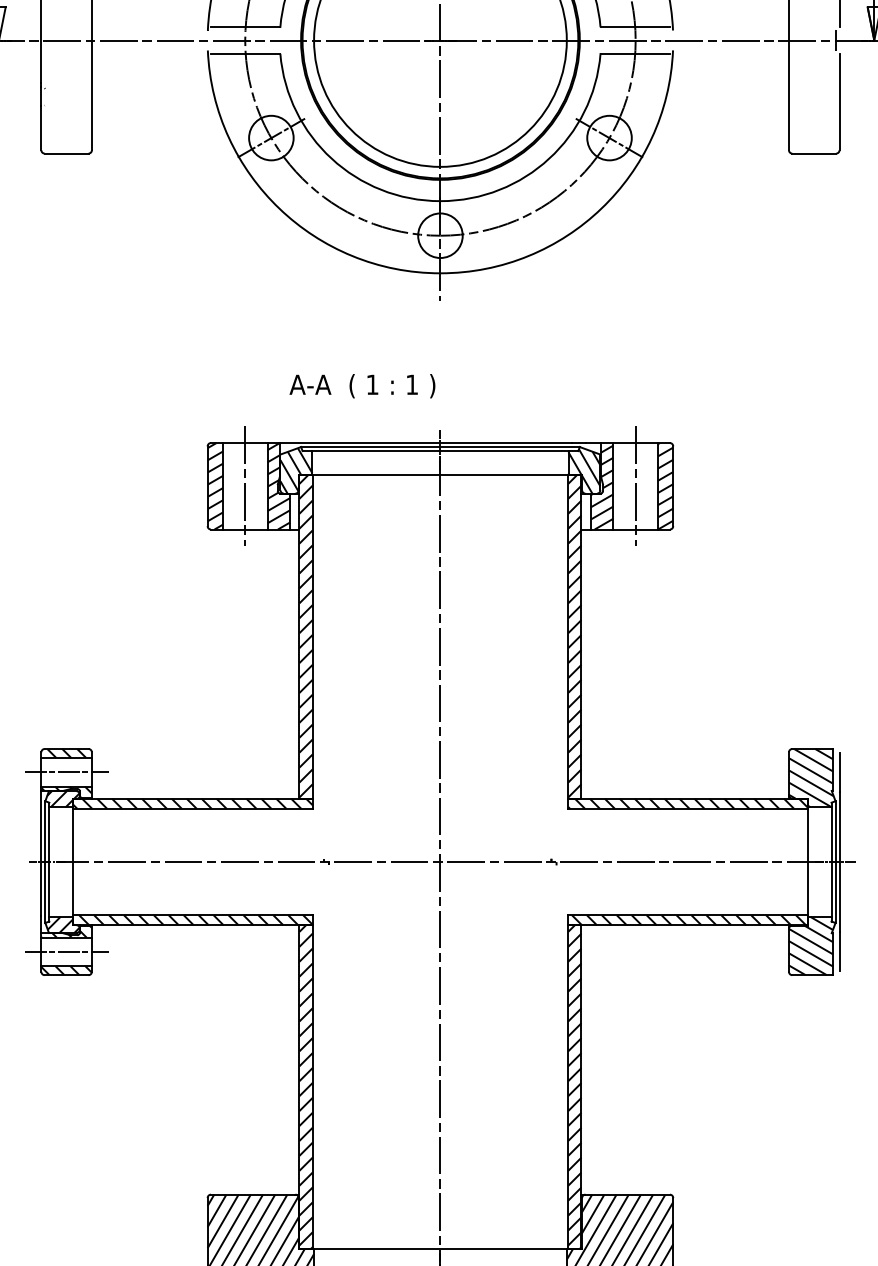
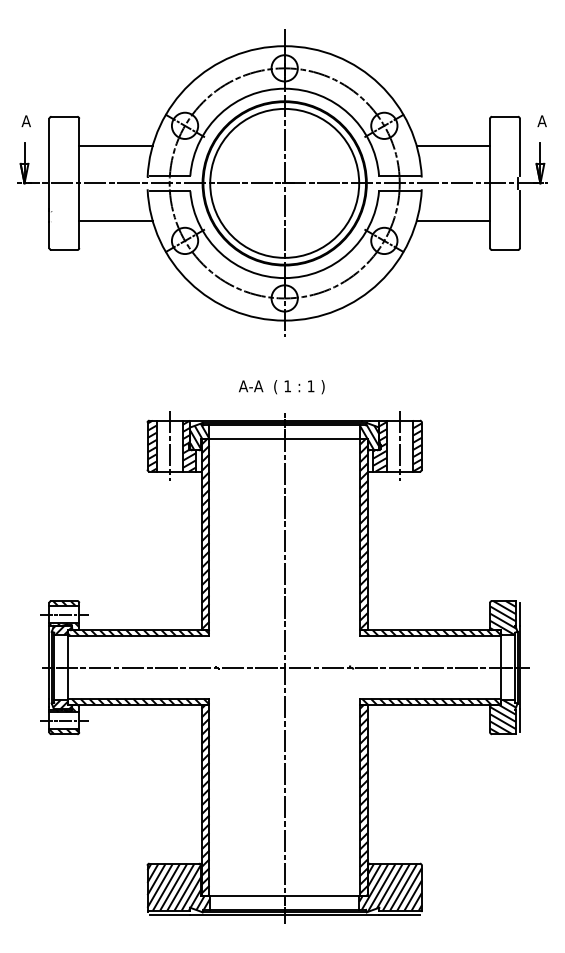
line: (153, 103) -> (115, 220), added
line: (726, 103) -> (453, 220), added
text: (362, 386) -> (281, 387), moved

